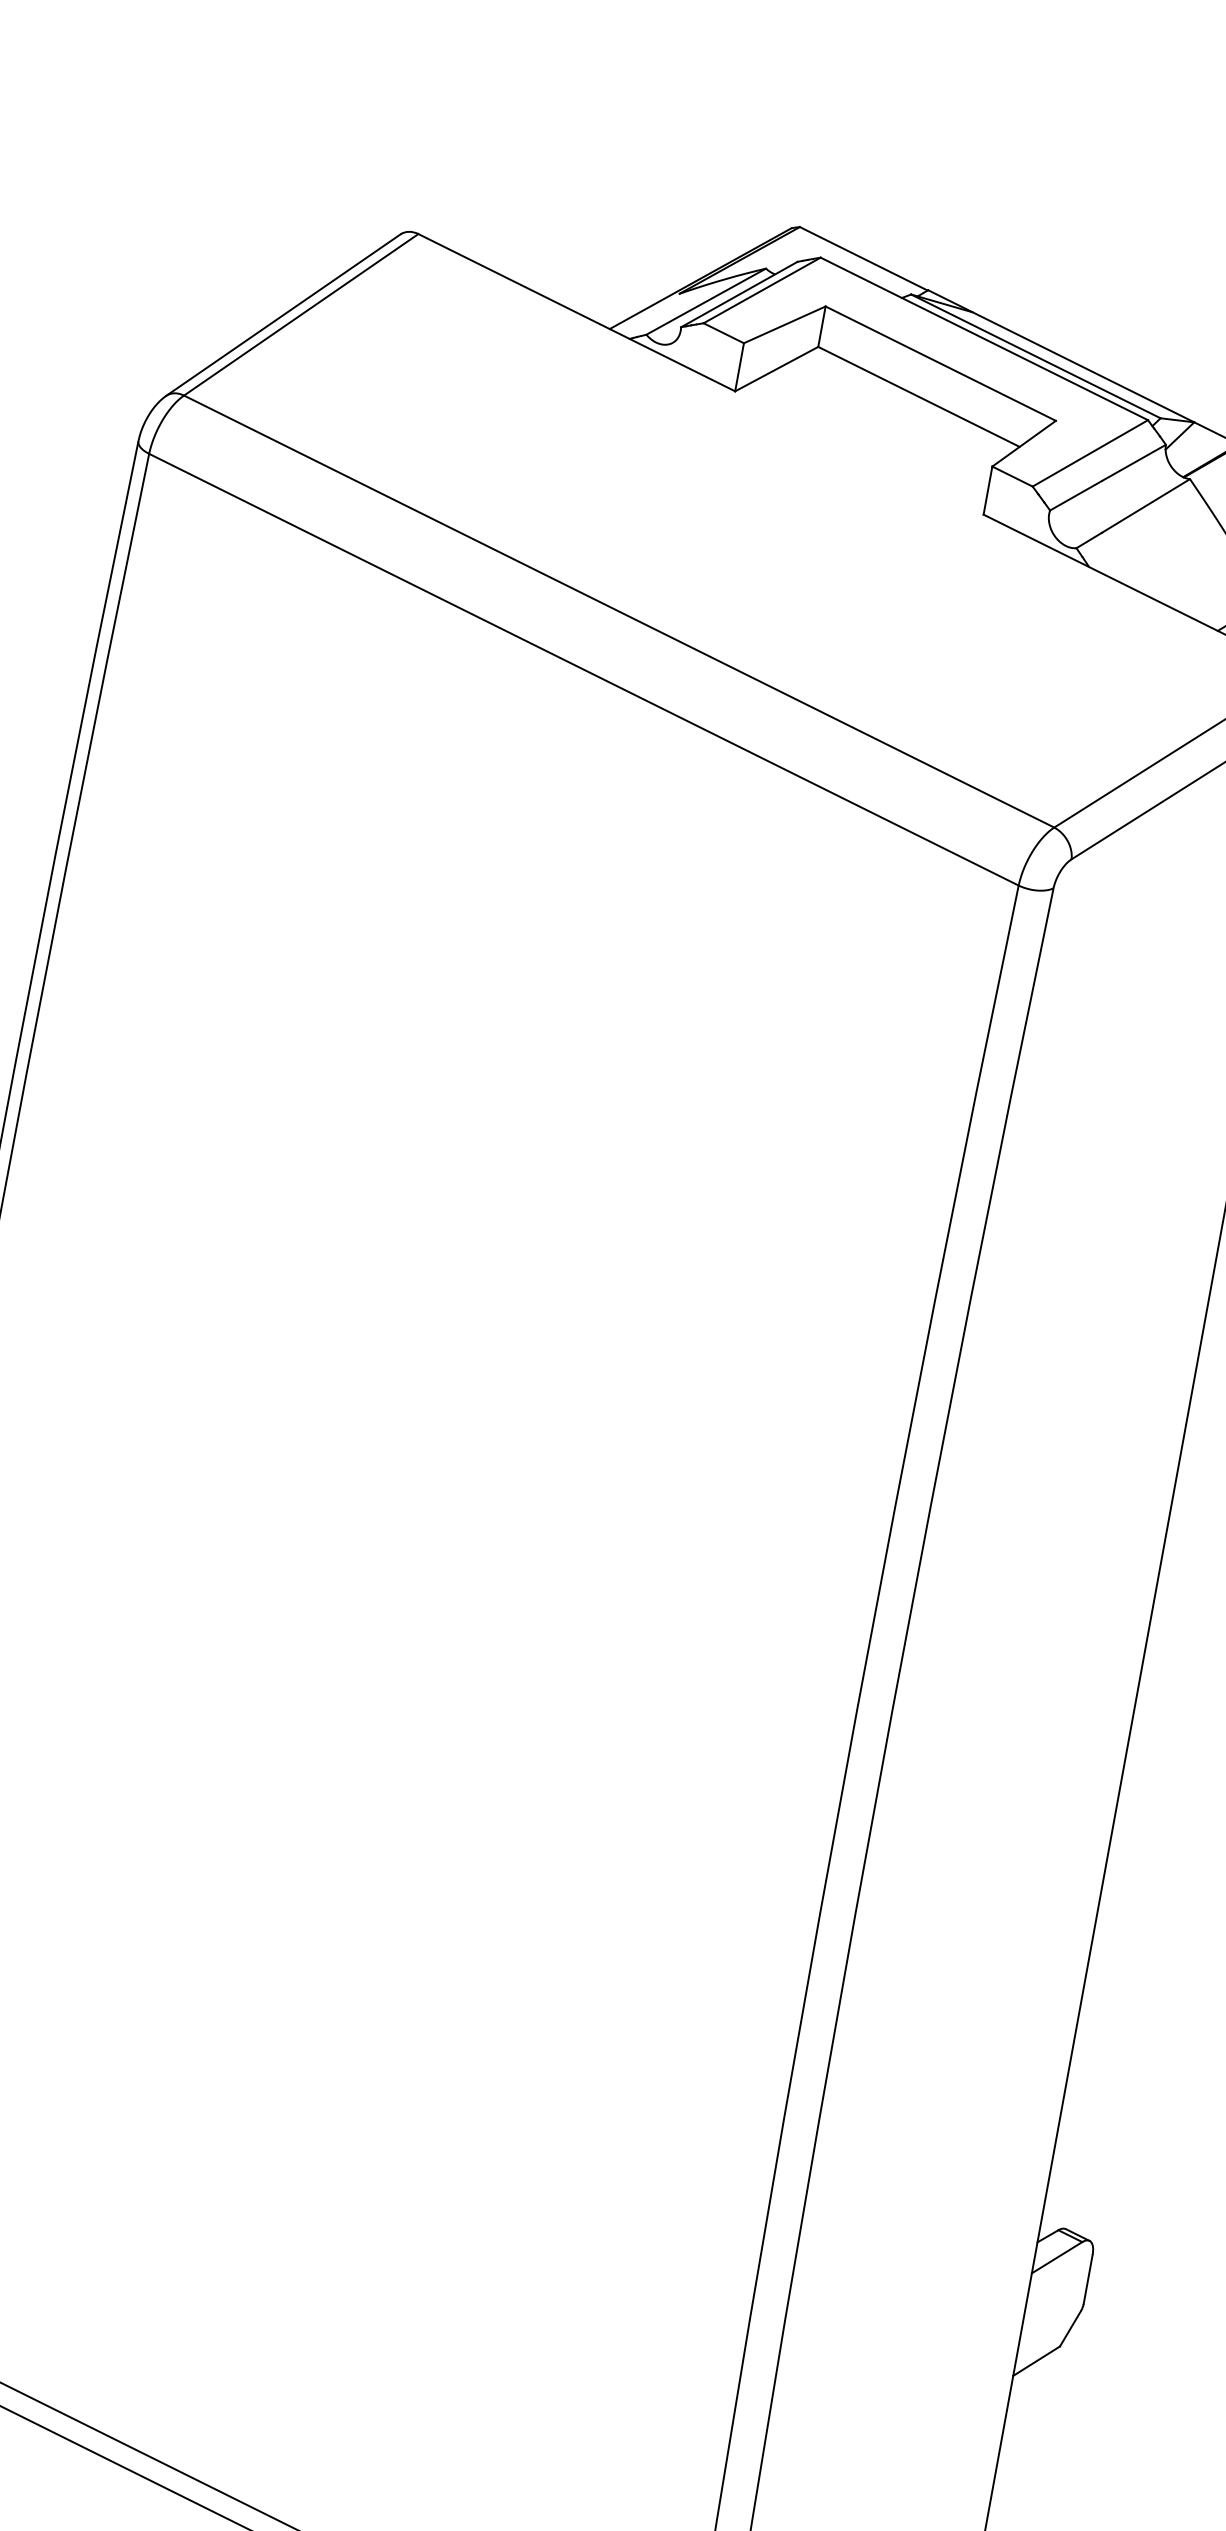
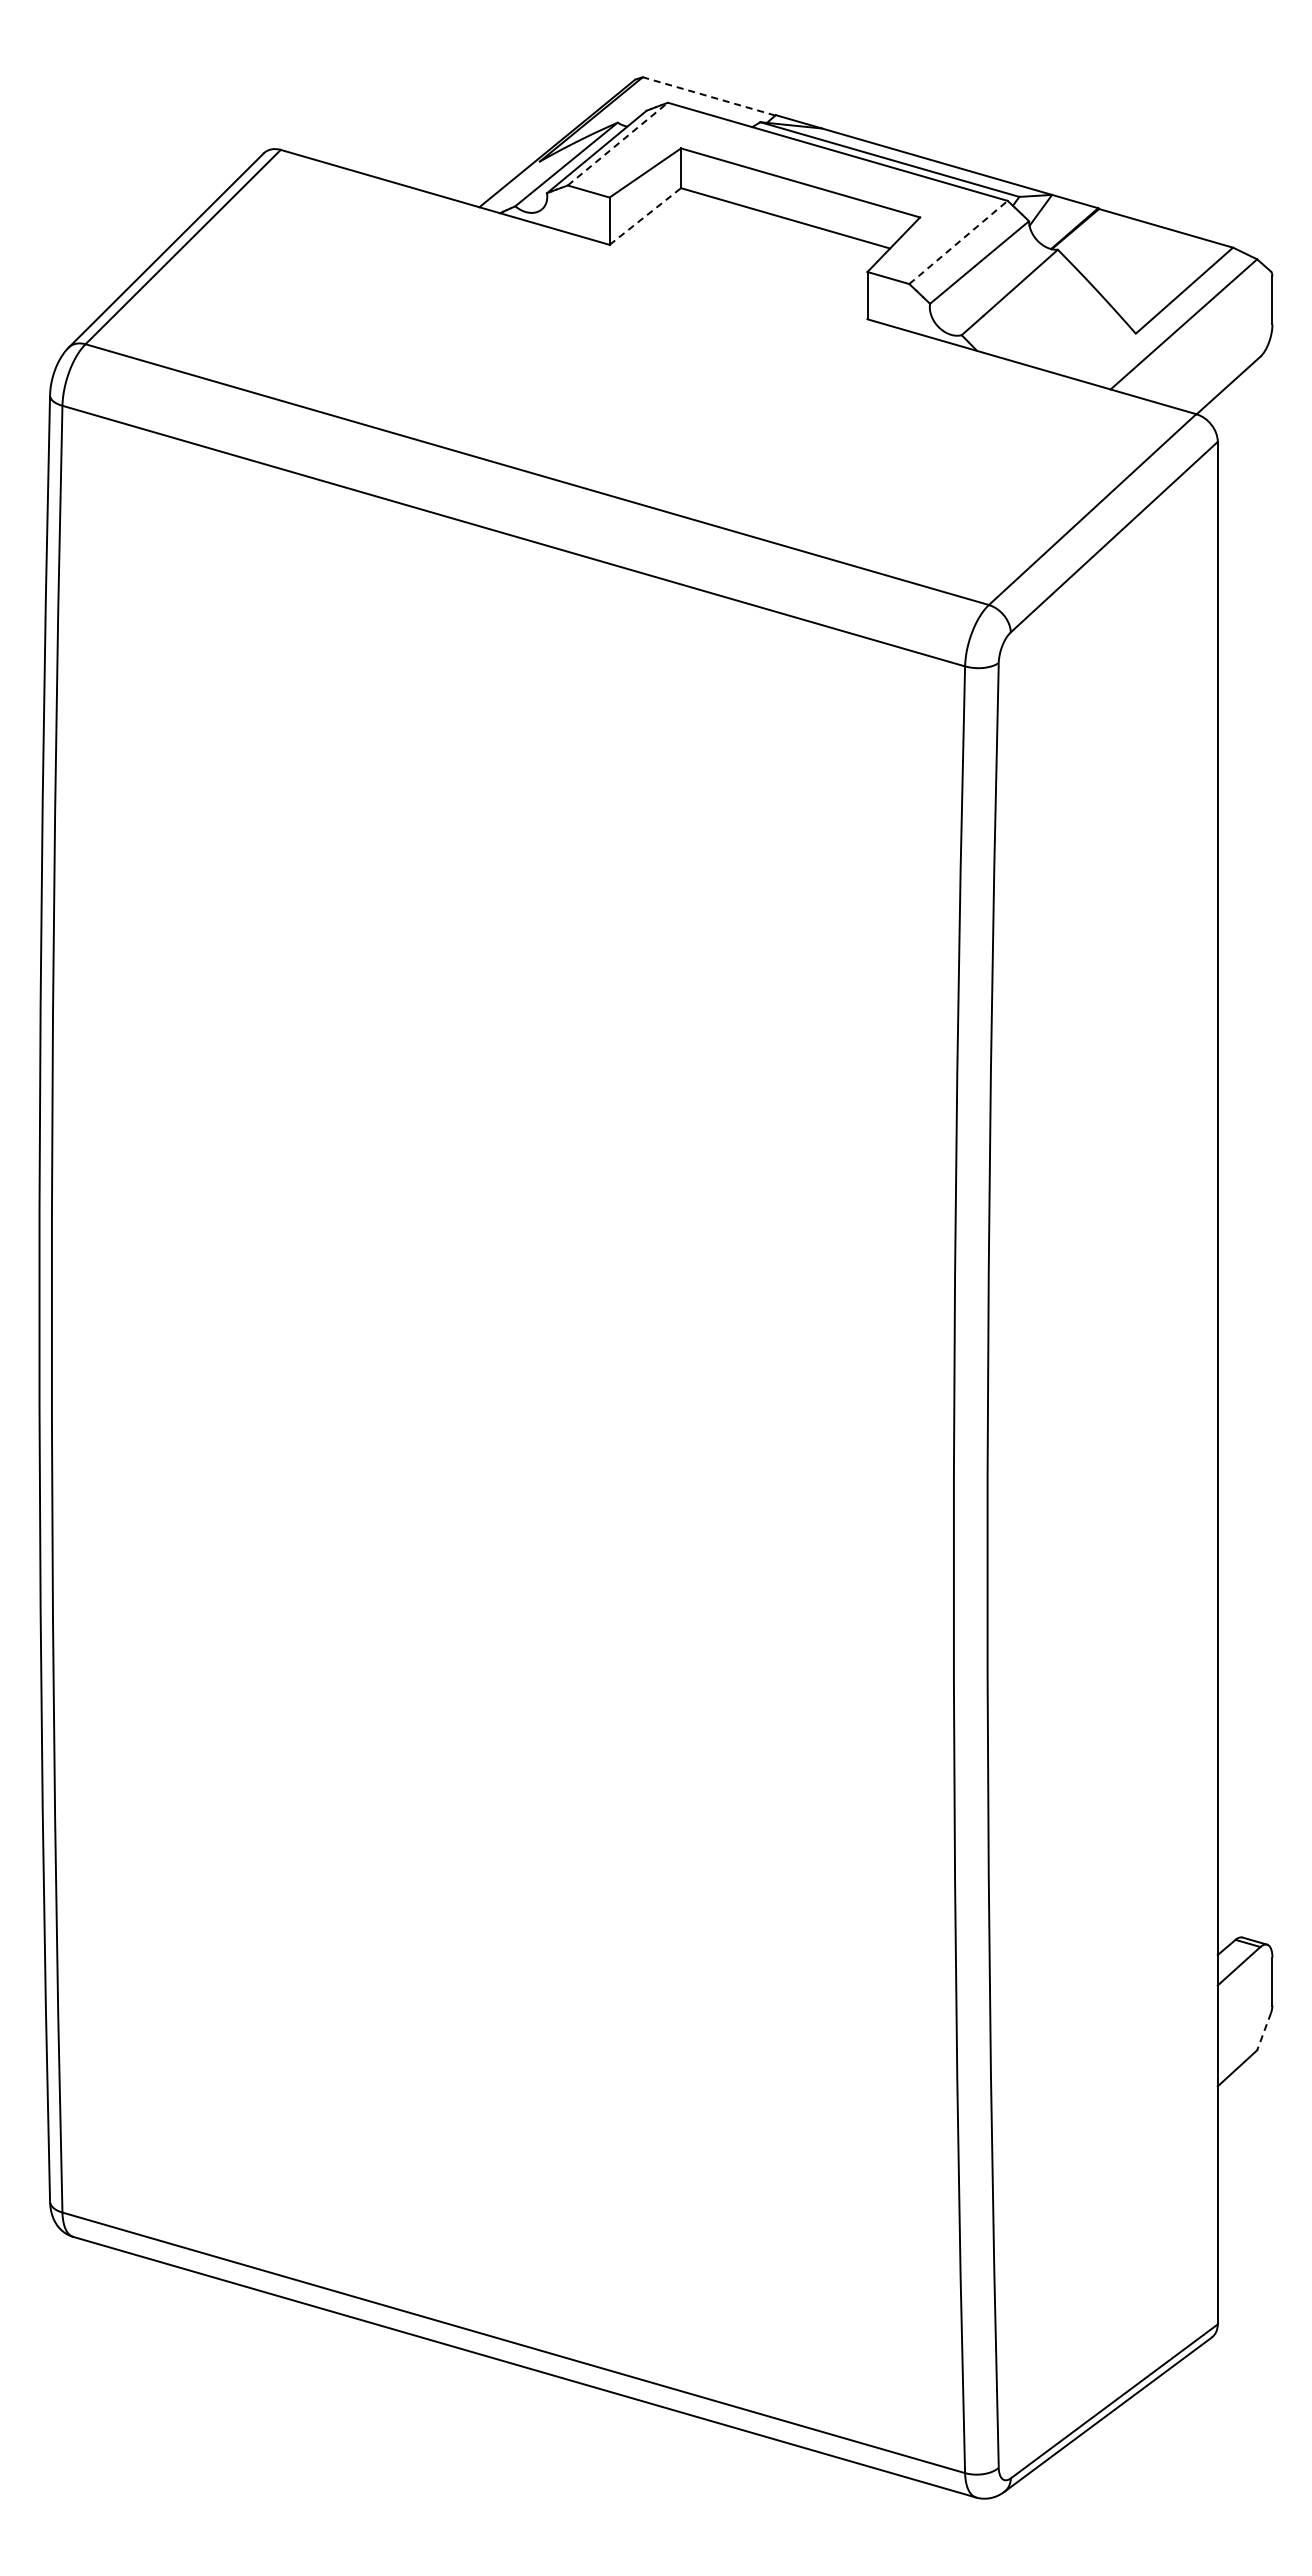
line: (863, 258) -> (708, 96), solid -> dashed
line: (761, 290) -> (617, 144), solid -> dashed
line: (776, 369) -> (645, 216), solid -> dashed
line: (1090, 453) -> (958, 242), solid -> dashed
line: (1070, 2328) -> (1264, 2031), solid -> dashed

